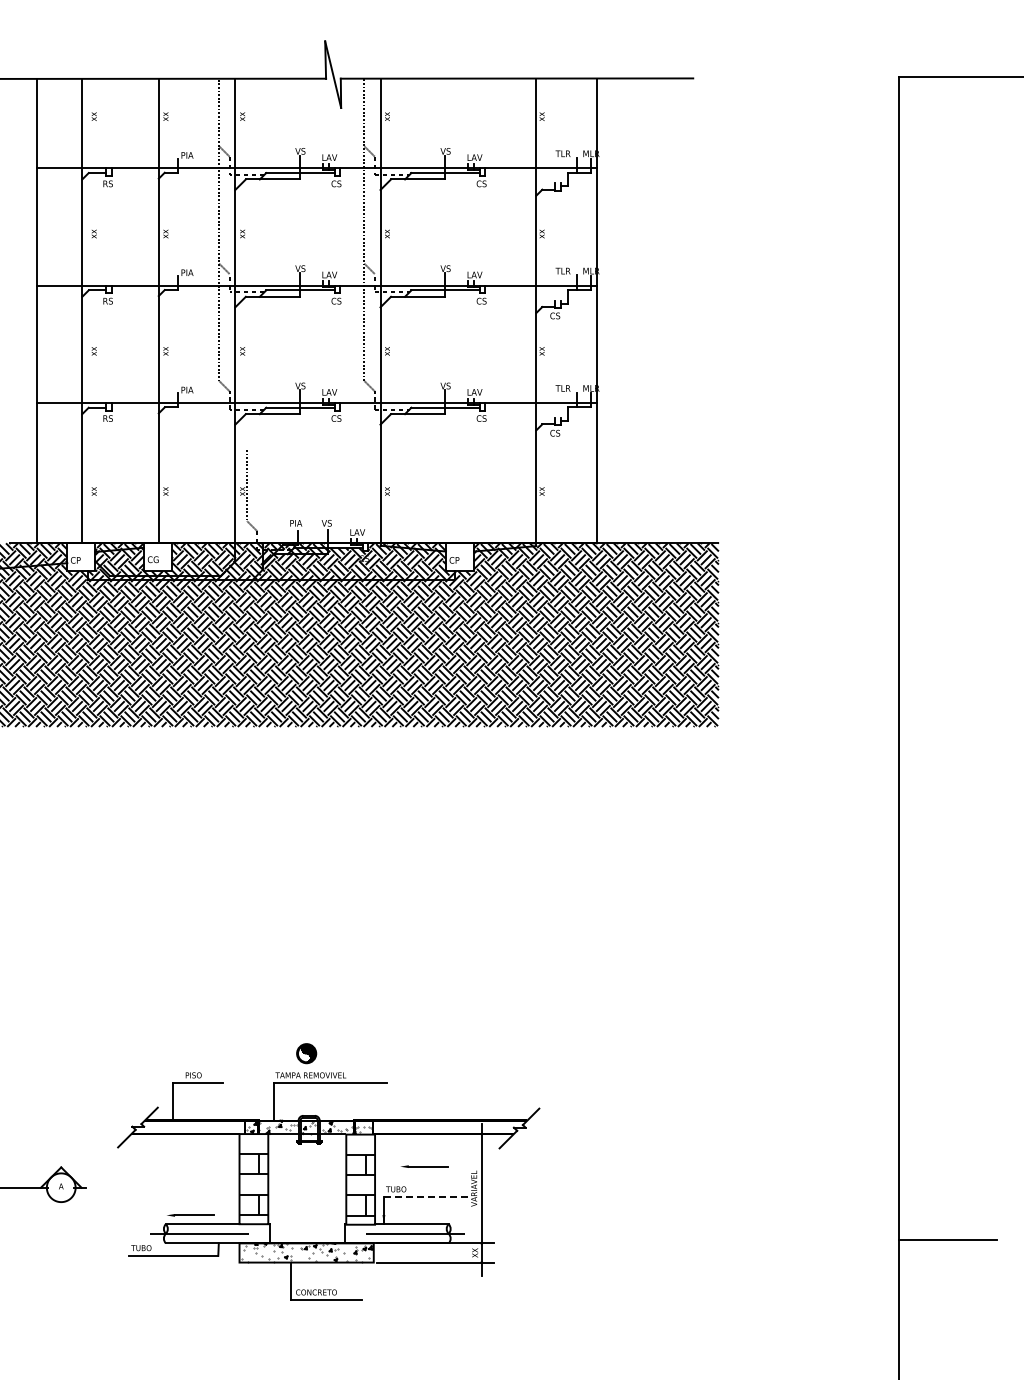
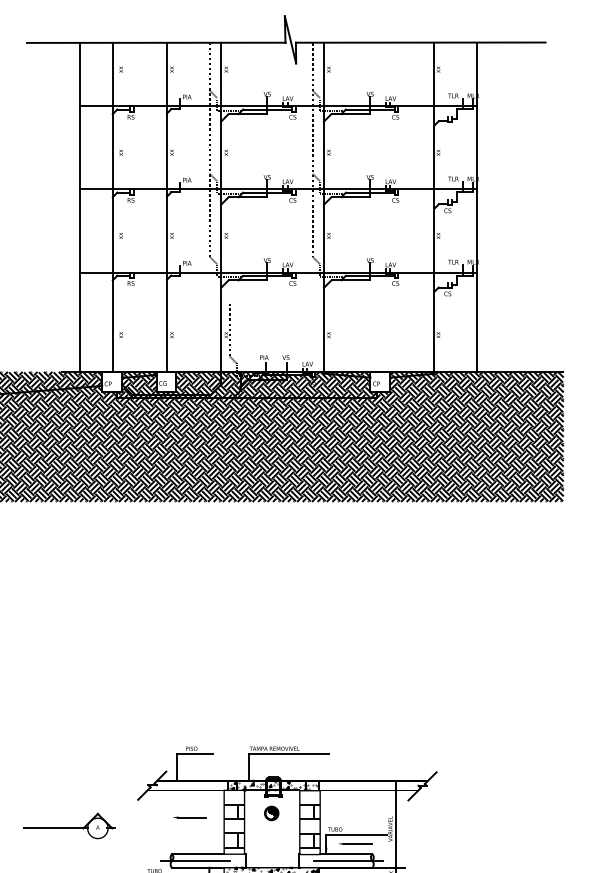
part: (306, 1053) -> (271, 813), moved
line: (424, 1166) -> (355, 843), moved
line: (427, 1197) -> (357, 835), dashed -> solid
line: (190, 1215) -> (189, 817), moved

